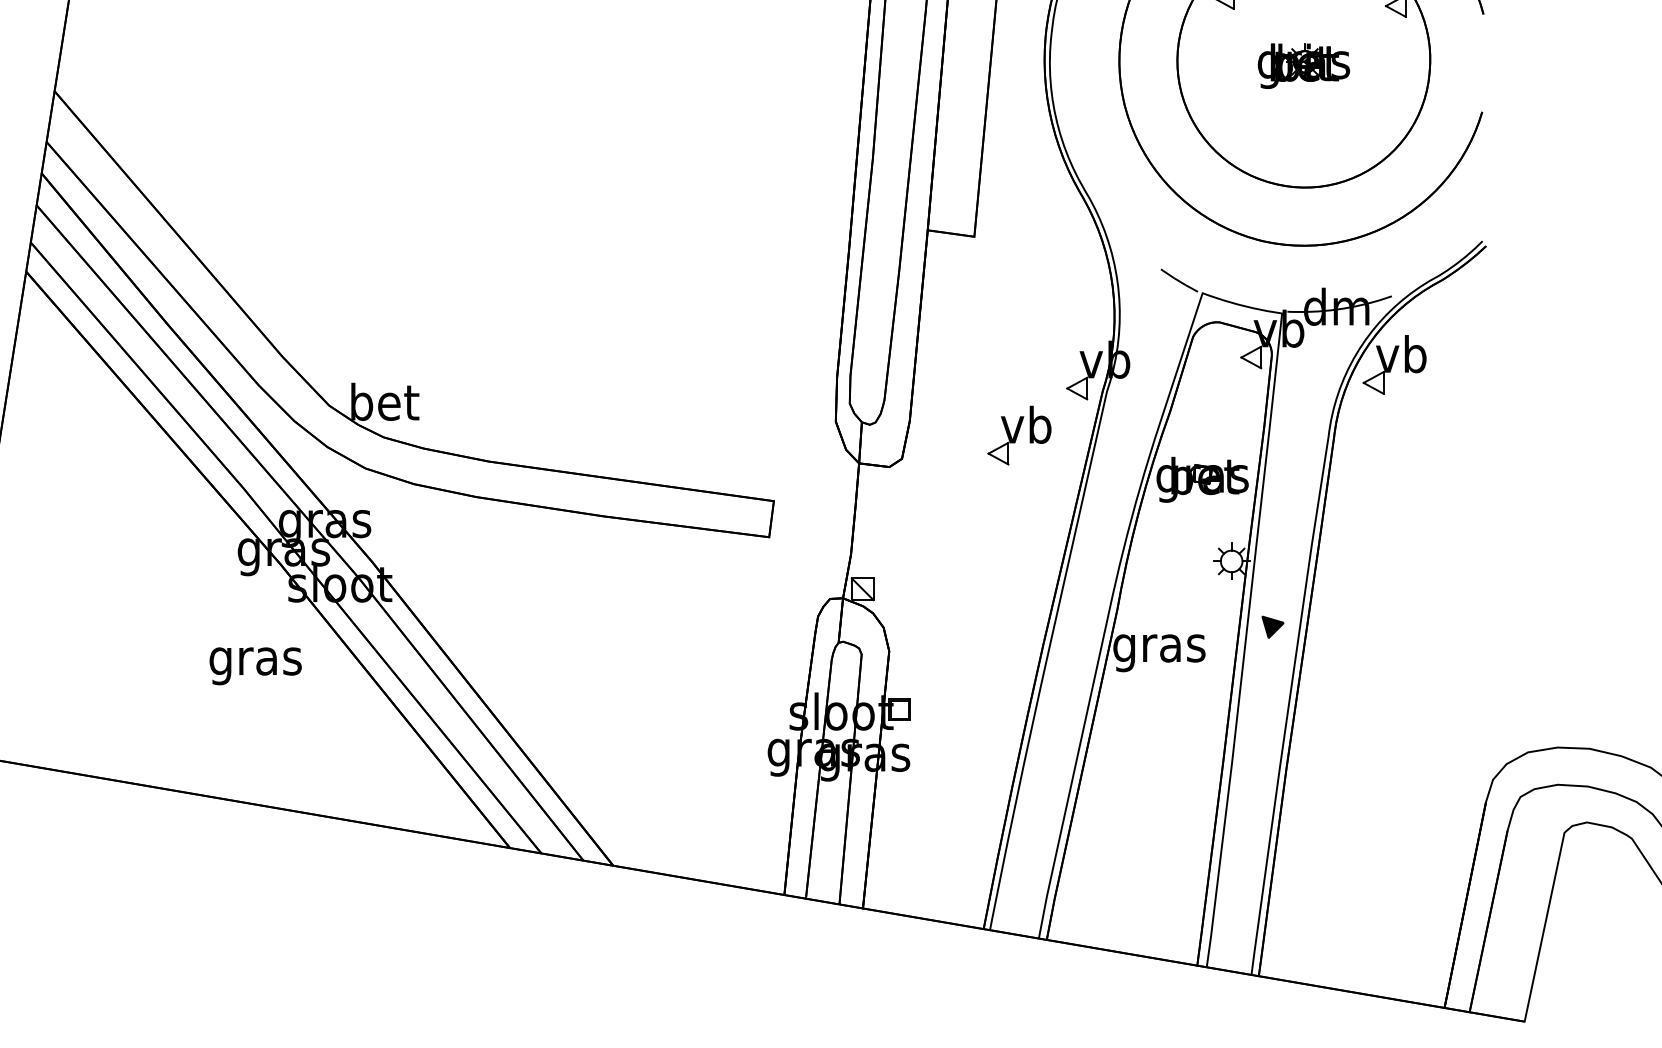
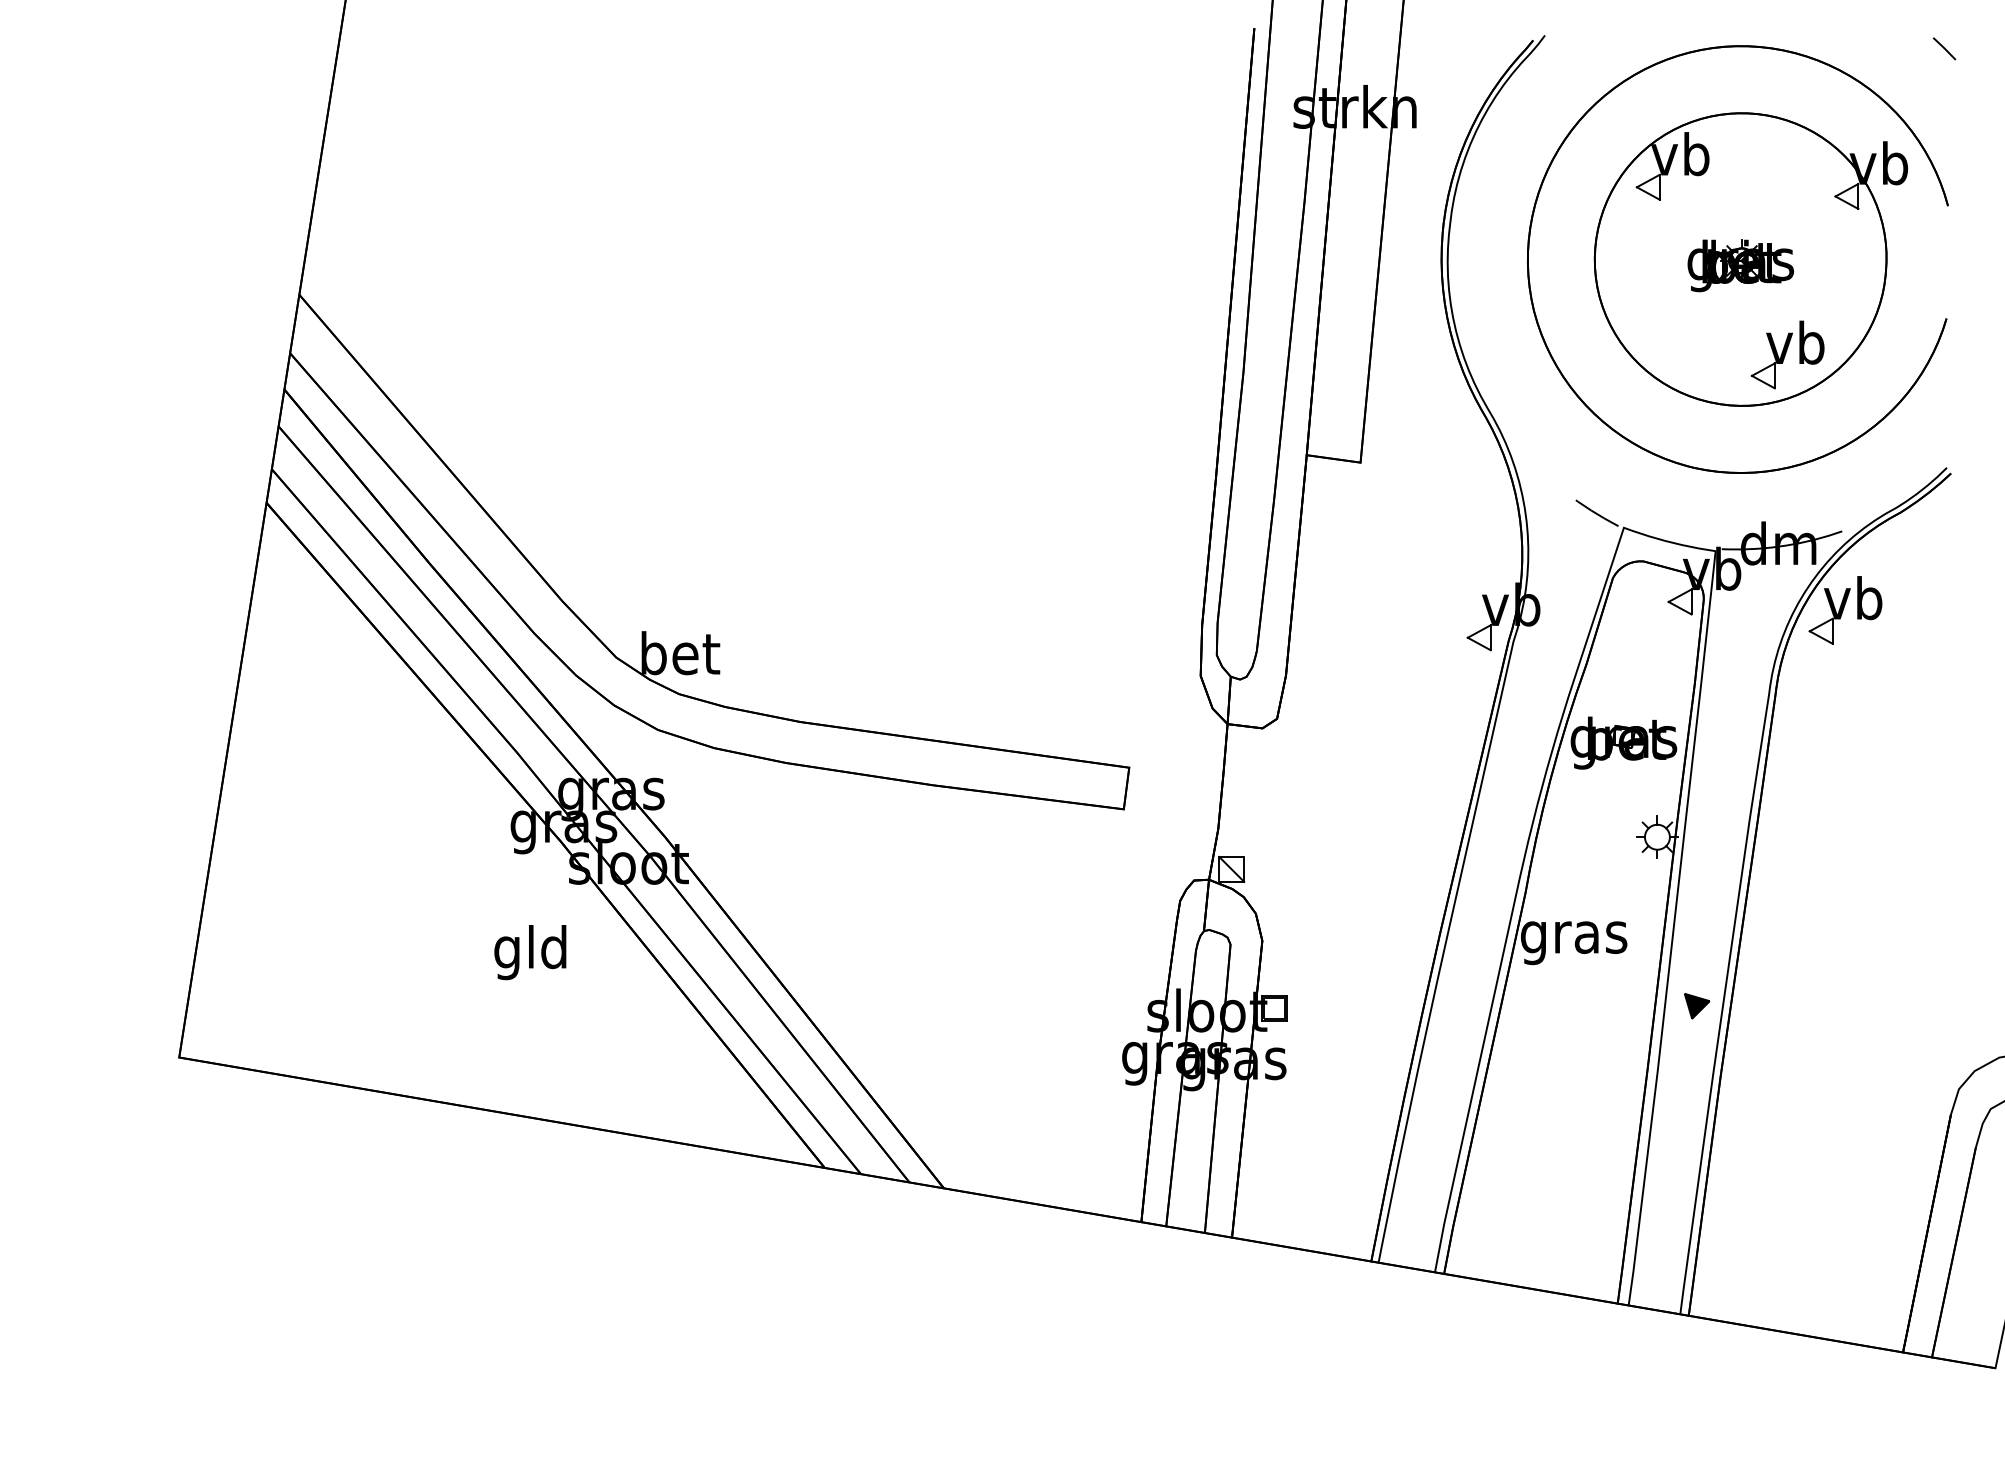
part: (1019, 435) -> (1787, 354), moved
part: (1273, 627) -> (1697, 1006), moved
text: (255, 661) -> (531, 952), gras -> gld

